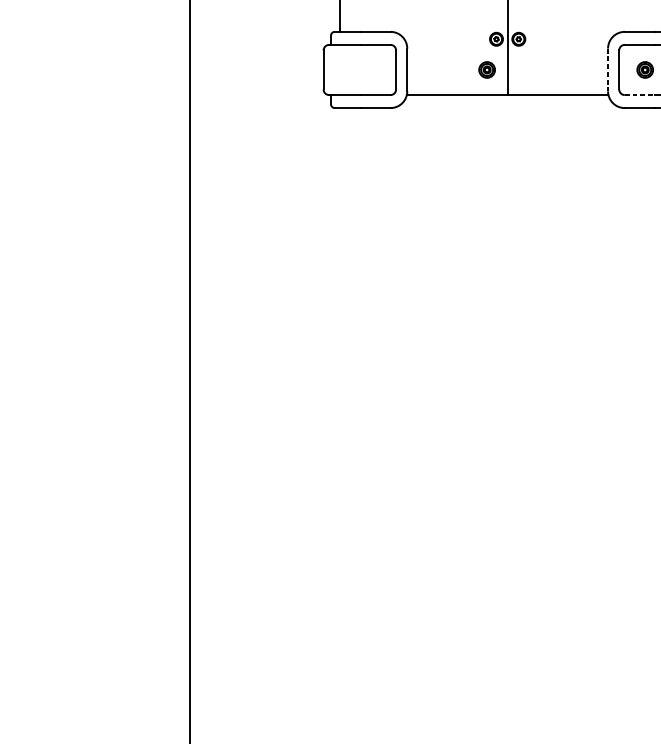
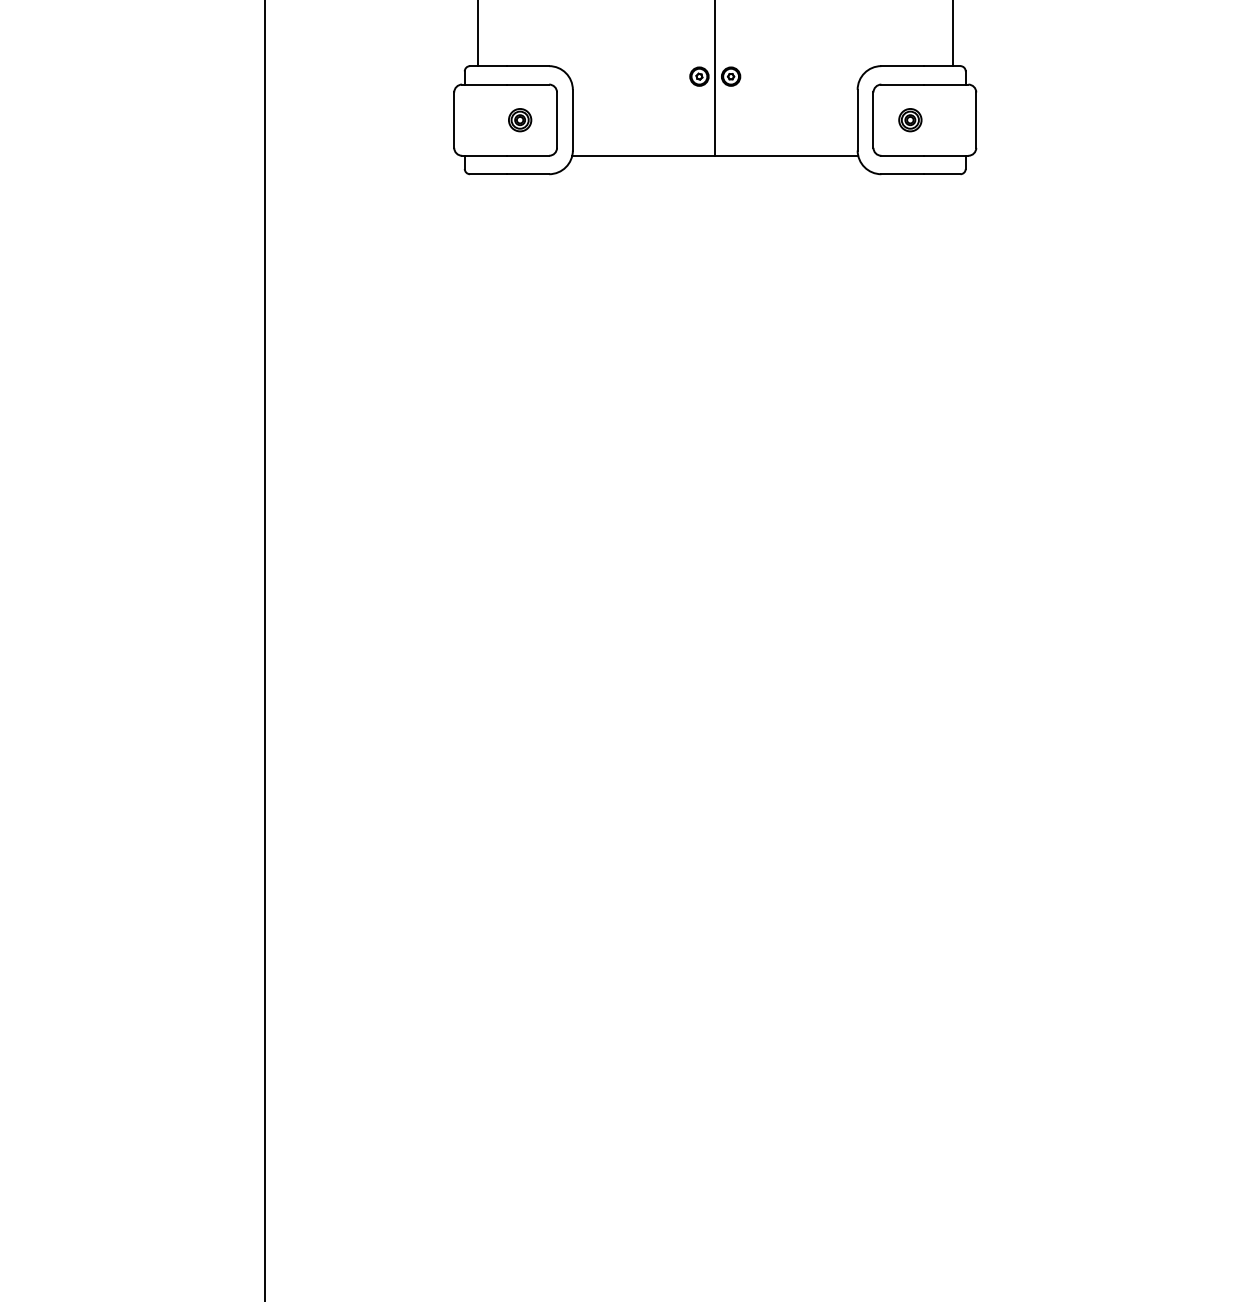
part: (487, 70) -> (520, 120), moved
line: (607, 70) -> (857, 120), dashed -> solid
line: (639, 94) -> (902, 155), dashed -> solid

